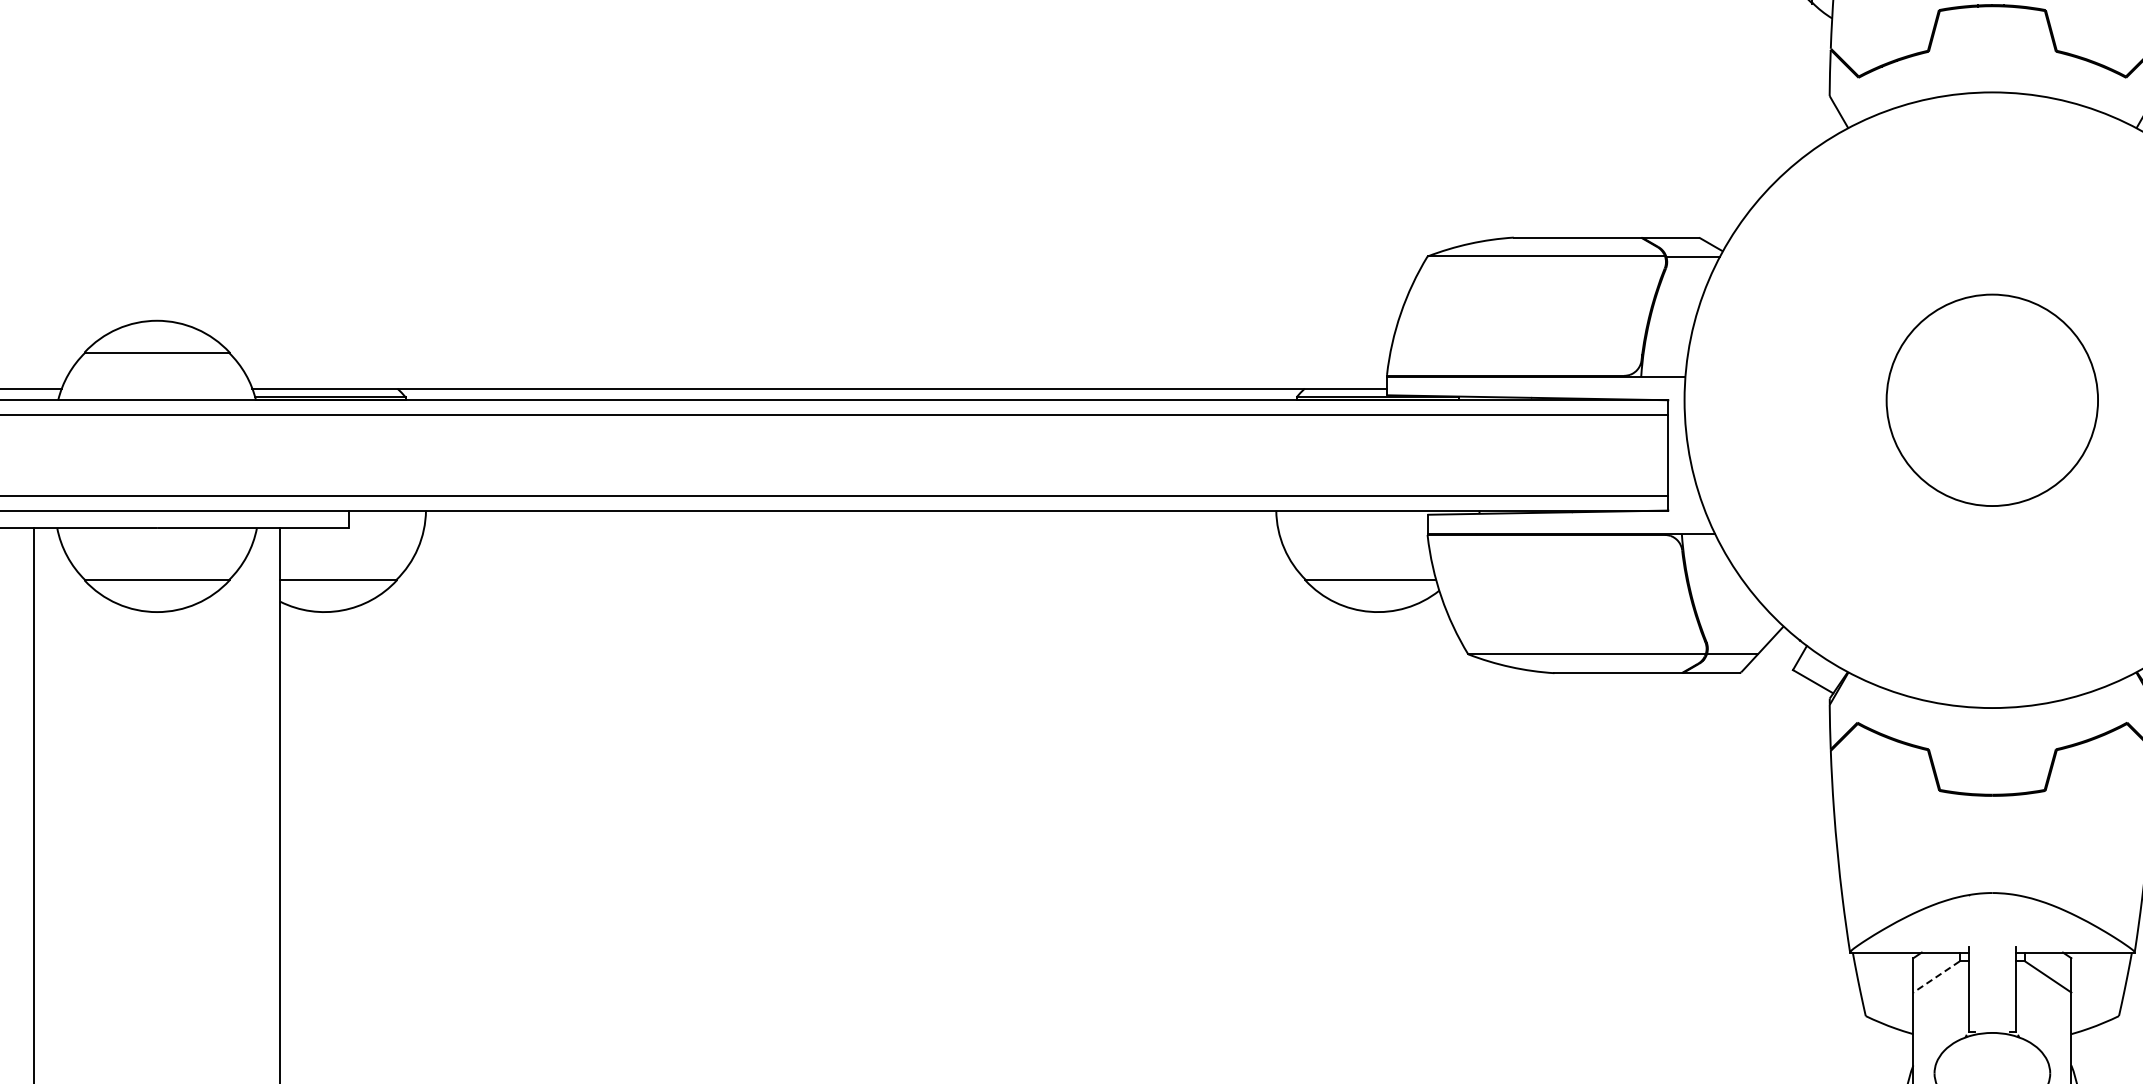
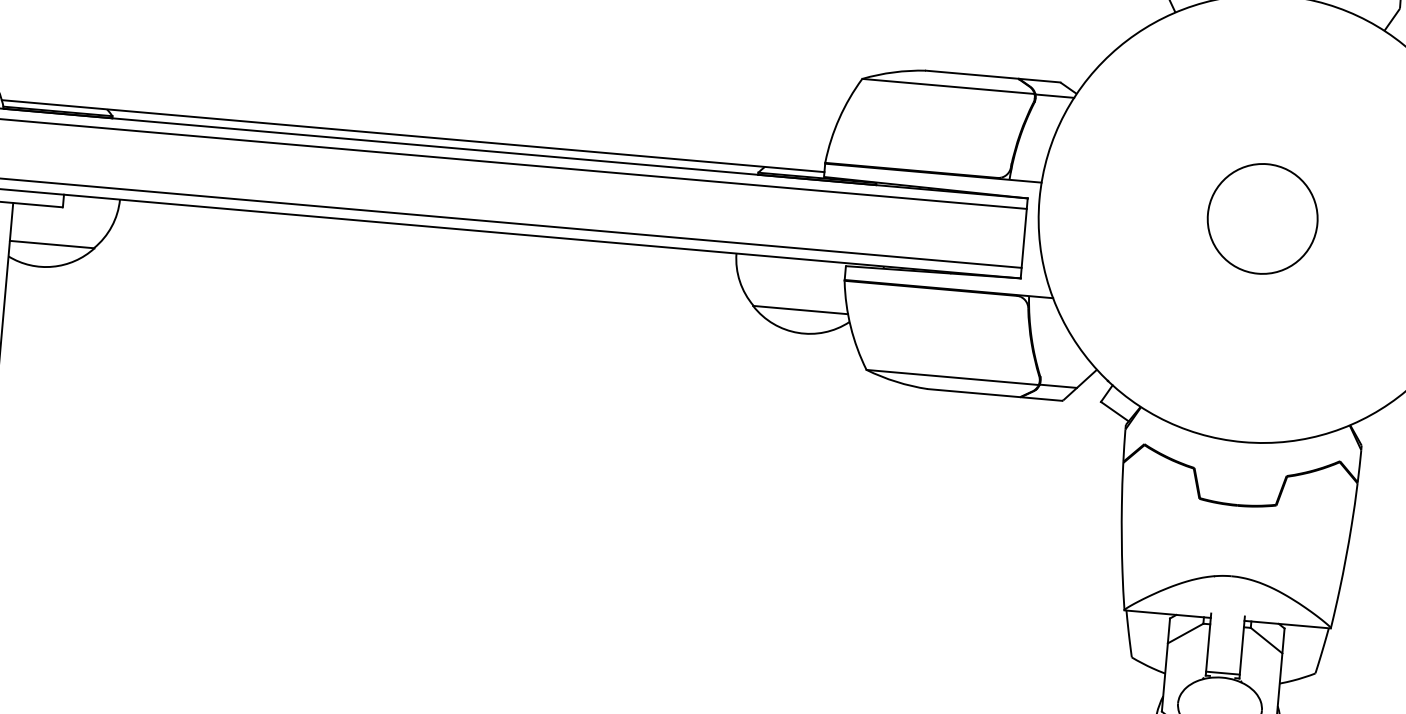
circle: (1992, 399) -> (1262, 218), size x0.71
line: (1936, 976) -> (1185, 633), dashed -> solid
line: (1992, 1026) -> (1223, 673), added

